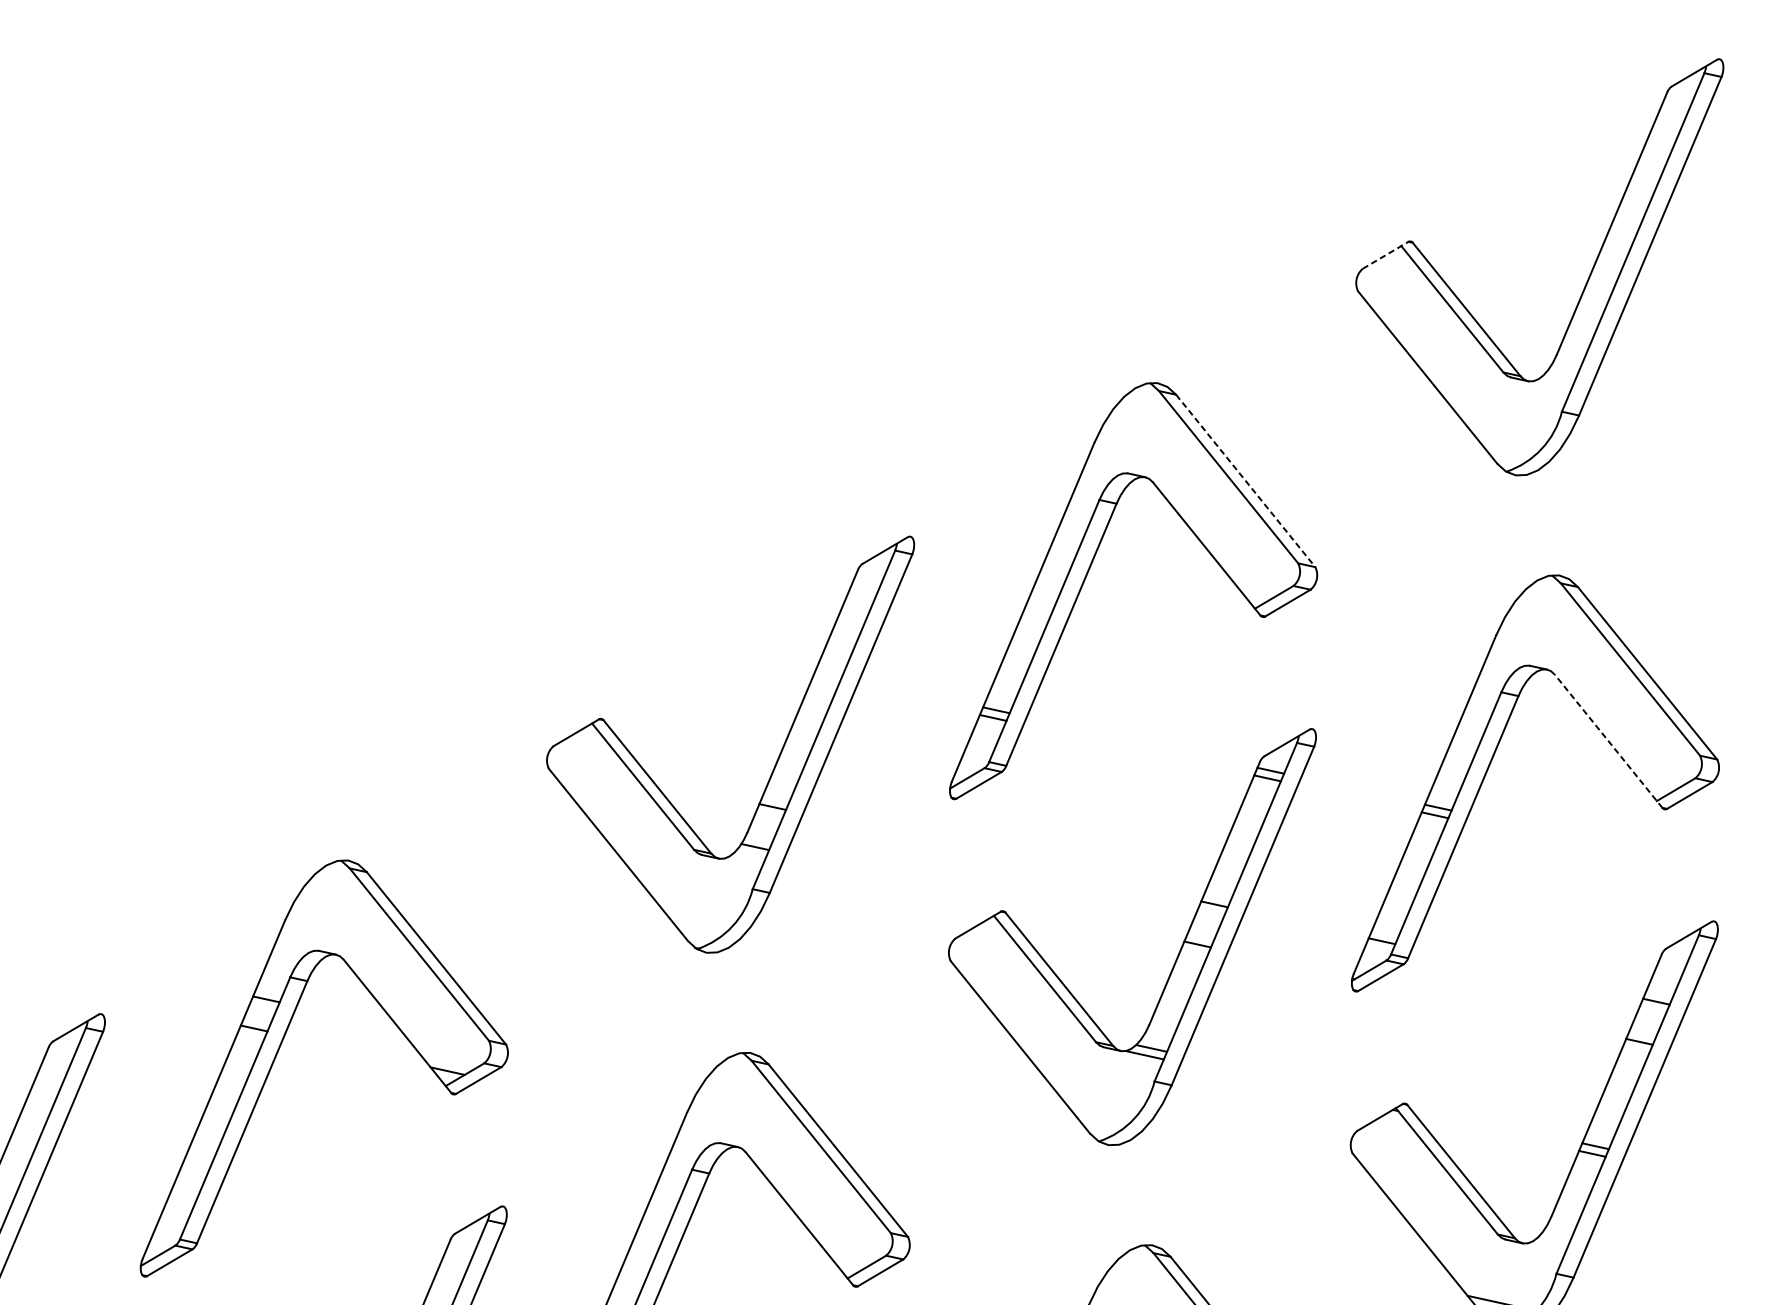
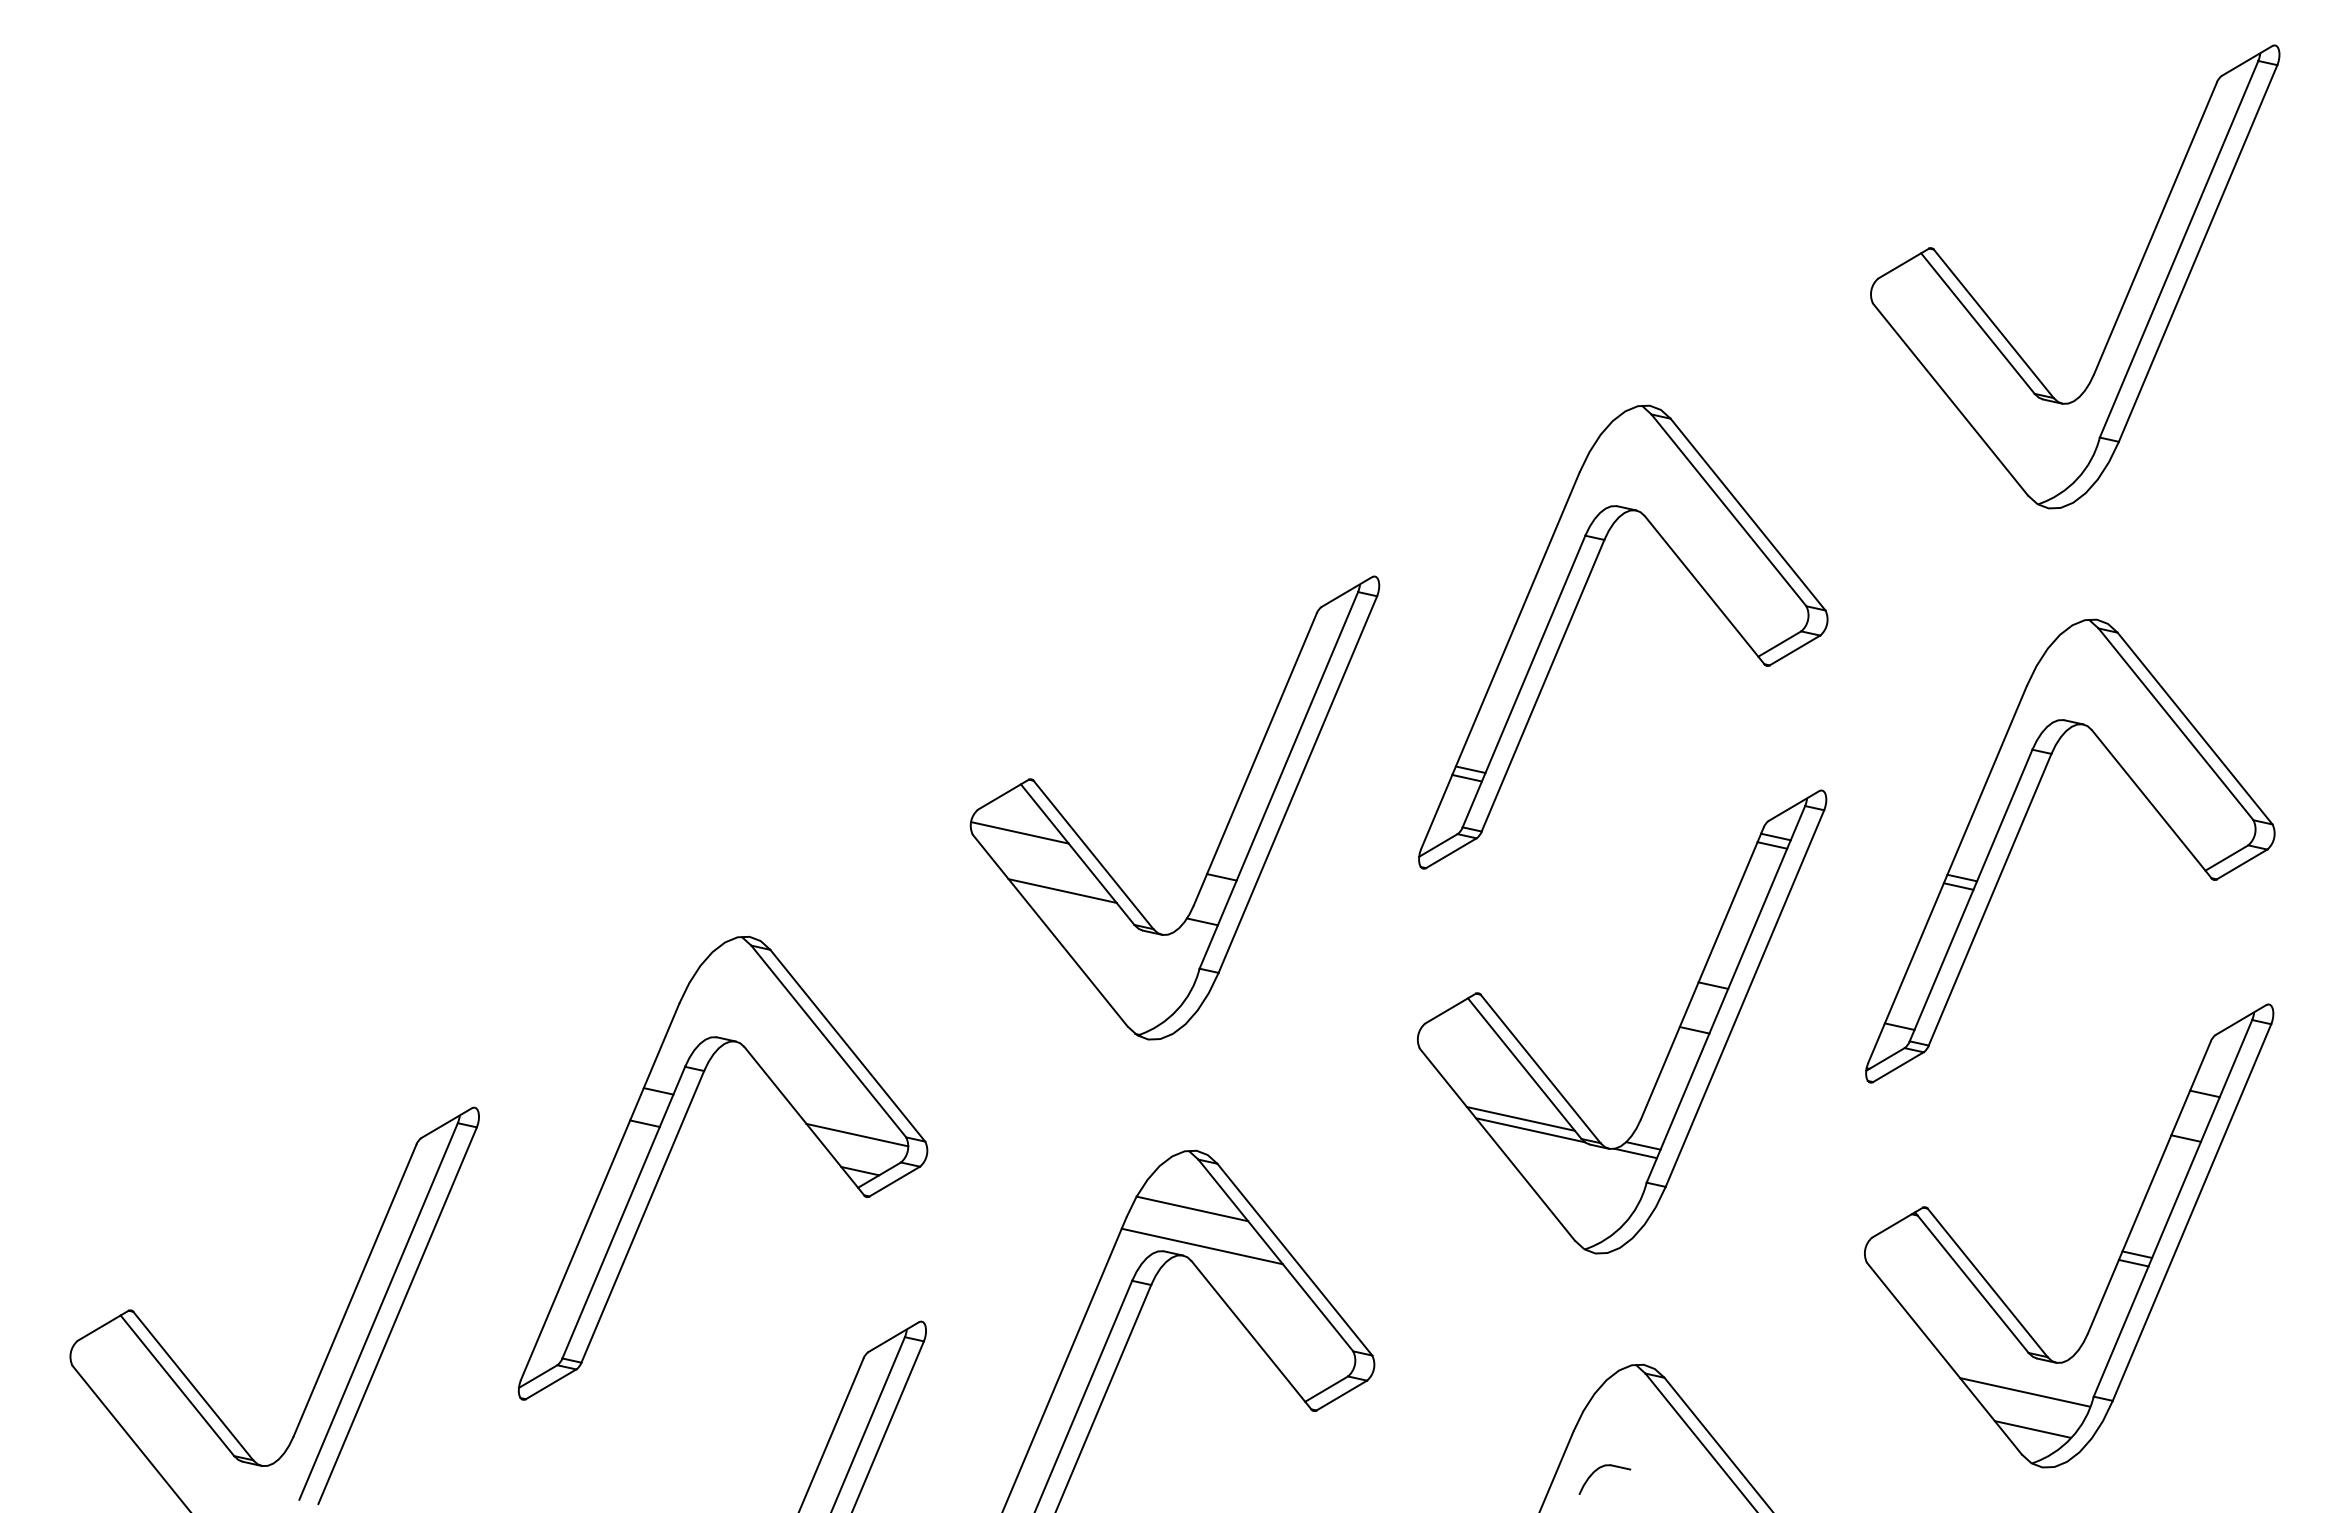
line: (1385, 255) -> (1903, 263), dashed -> solid
line: (1246, 480) -> (1748, 514), dashed -> solid
line: (1608, 740) -> (2151, 803), dashed -> solid
line: (590, 766) -> (1019, 832), added
line: (629, 818) -> (1062, 890), added
line: (1041, 1023) -> (1520, 1118), added
line: (1050, 1034) -> (1530, 1130), added
line: (445, 1038) -> (857, 1134), added
line: (746, 1104) -> (1192, 1208), added
line: (754, 1138) -> (1201, 1246), added
line: (1494, 1270) -> (2024, 1392), added

